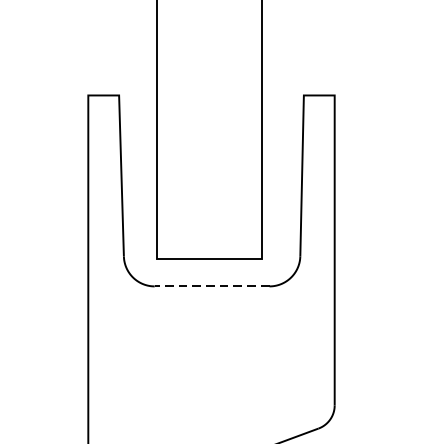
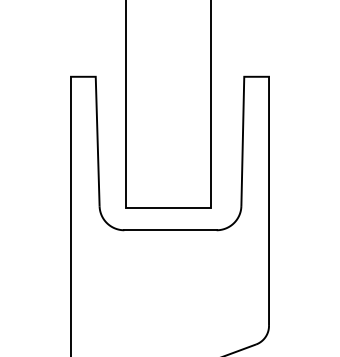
line: (210, 286) -> (169, 230), dashed -> solid

